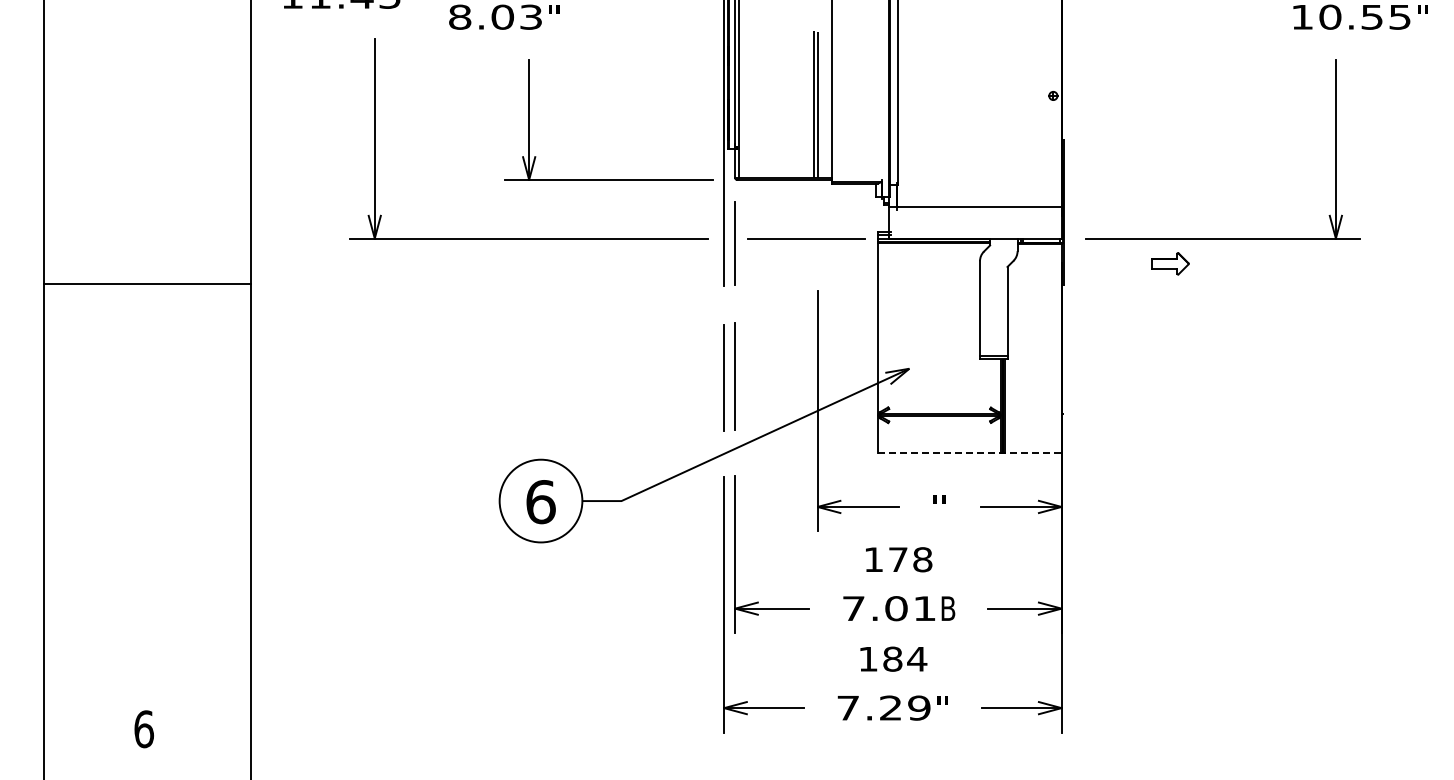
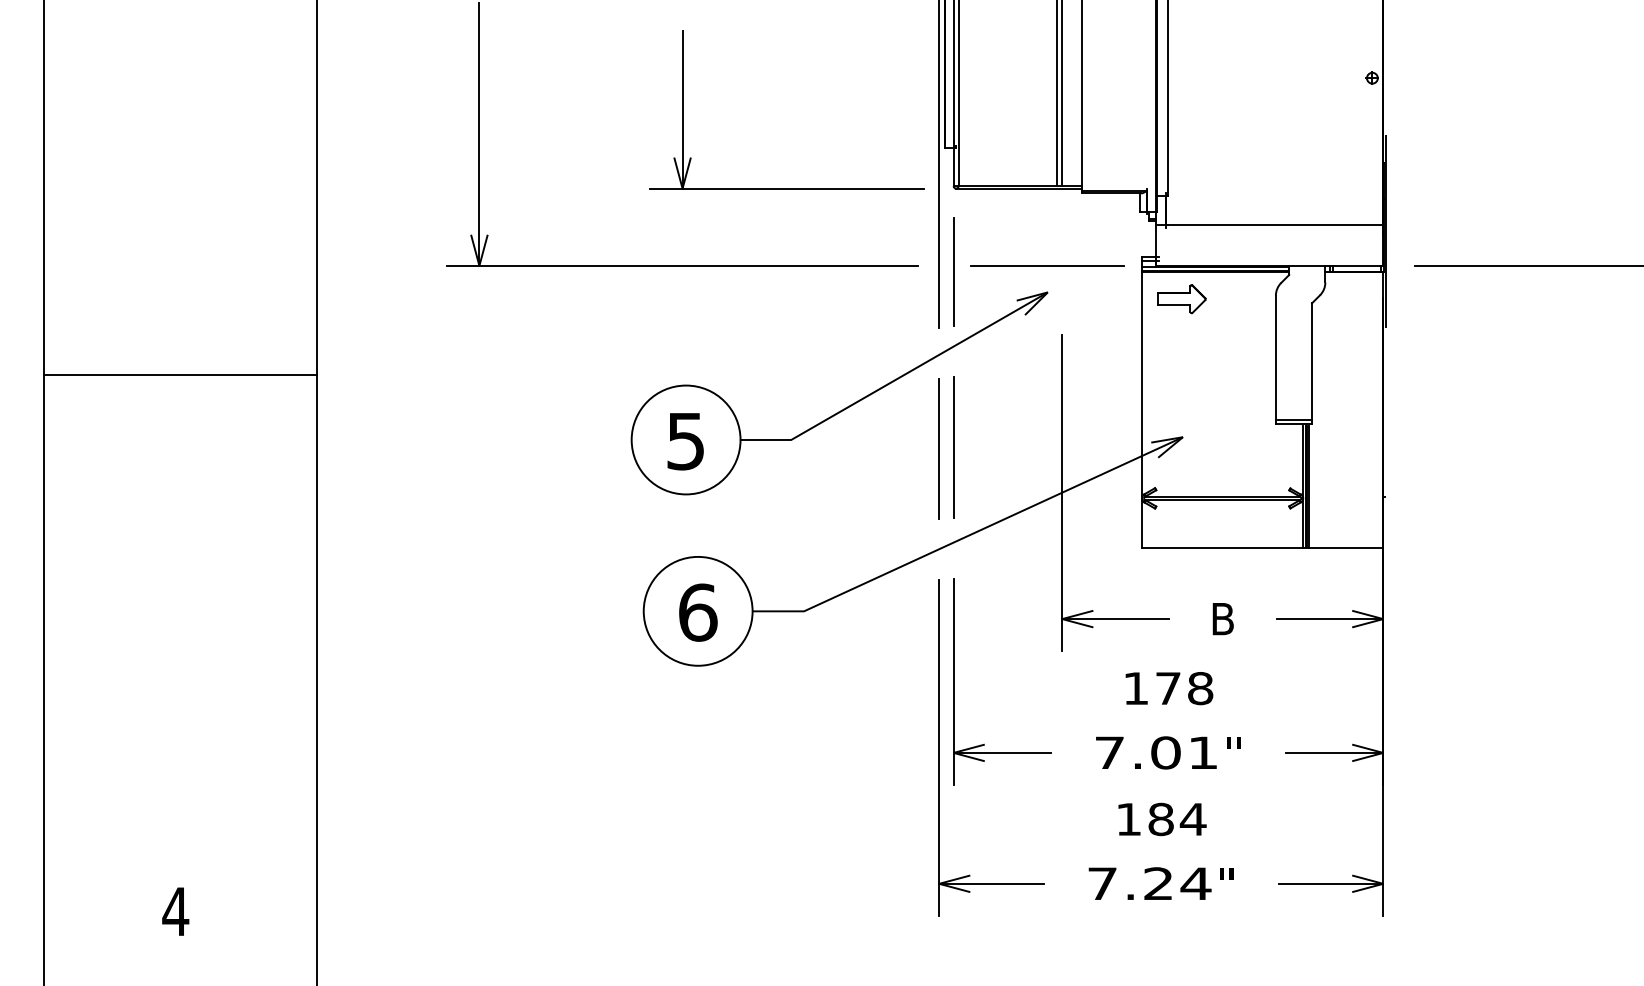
part: (1170, 263) -> (1181, 298), moved
line: (147, 283) -> (180, 375), moved
part: (653, 345) -> (846, 406), added
line: (970, 452) -> (1263, 547), dashed -> solid
text: (939, 506) -> (1222, 618), " -> B
text: (948, 608) -> (1234, 752), B -> "
text: (919, 707) -> (1196, 882), 7.29 -> 7.24
text: (143, 729) -> (175, 911), 6 -> 4

